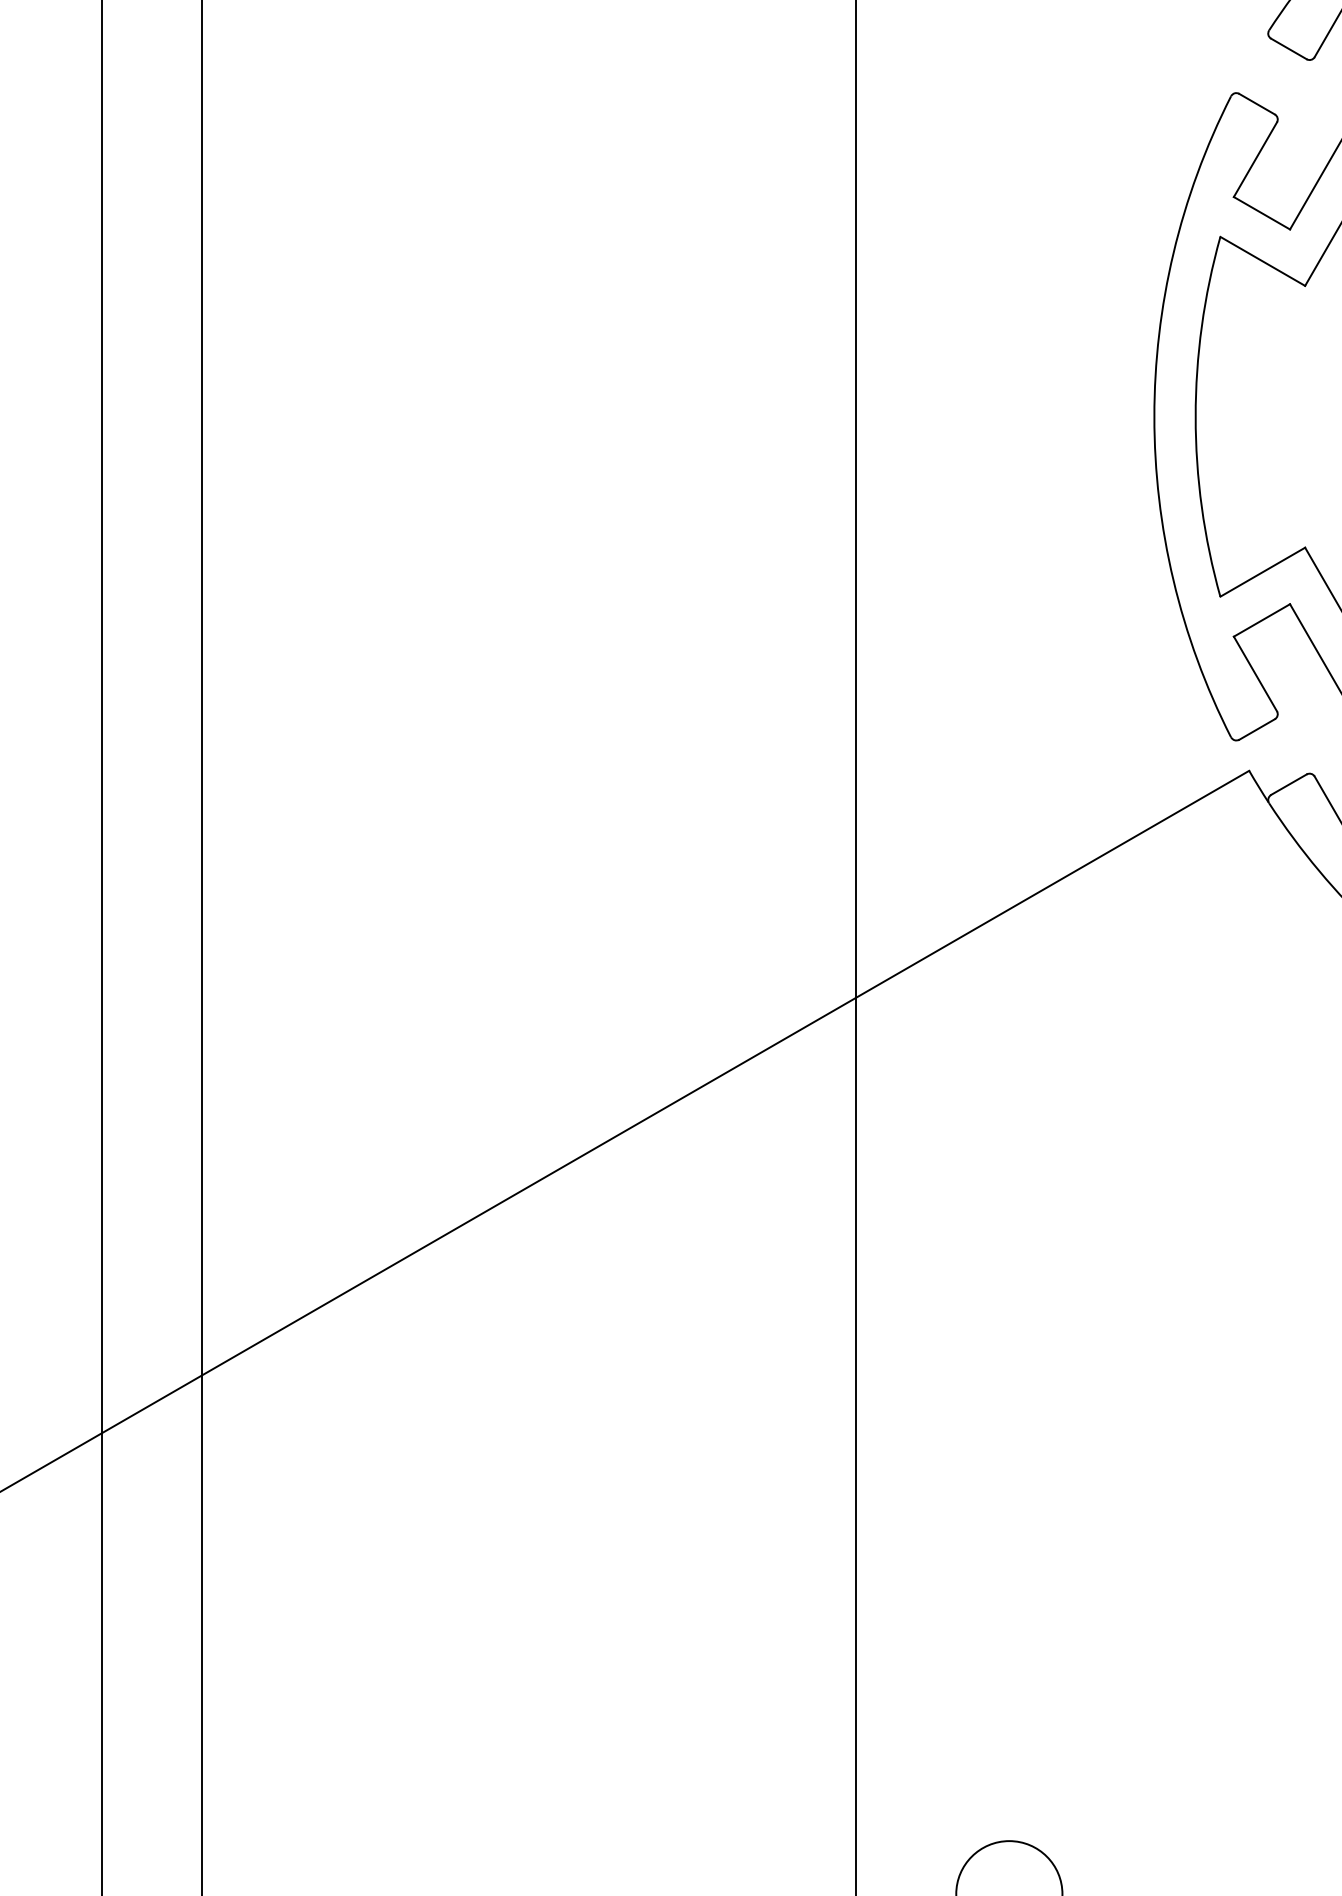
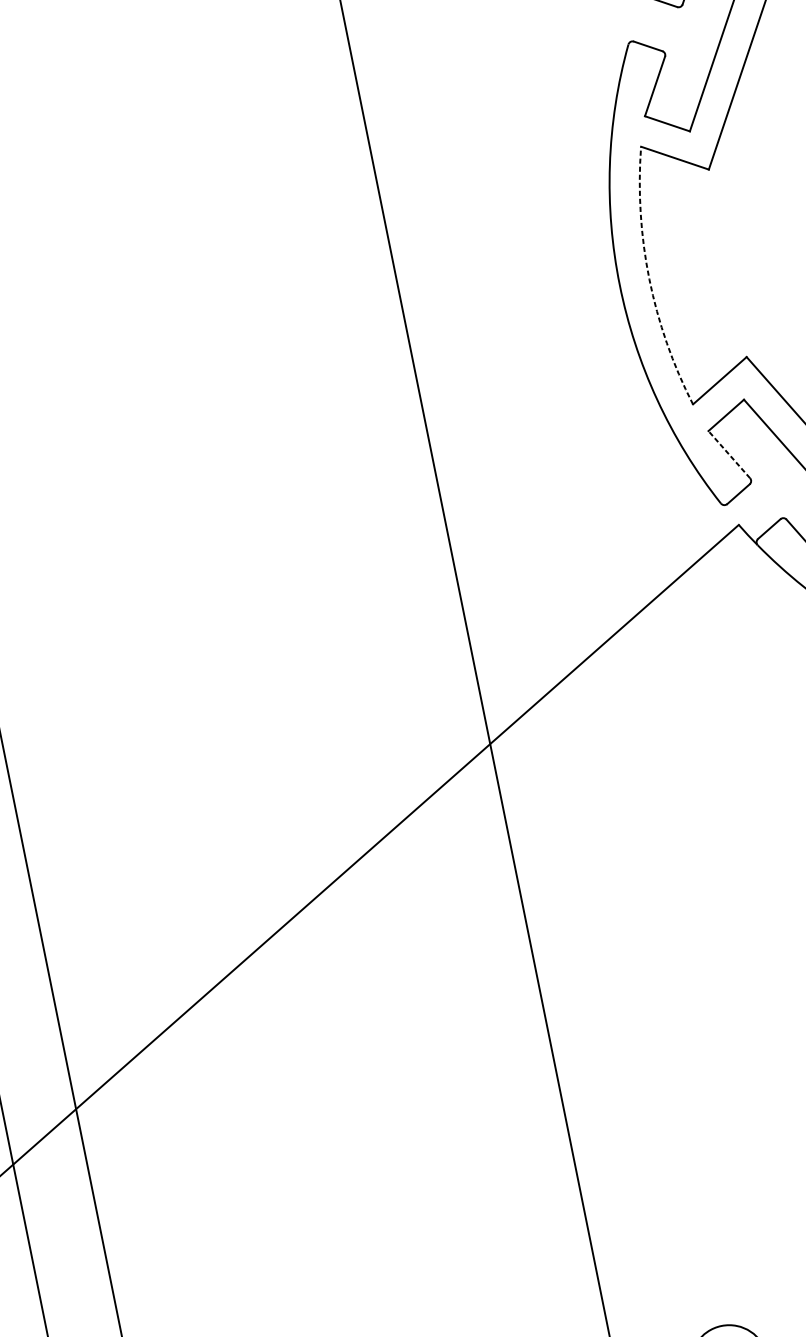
arc: (1195, 416) -> (649, 278), solid -> dashed
line: (1255, 673) -> (729, 454), solid -> dashed

